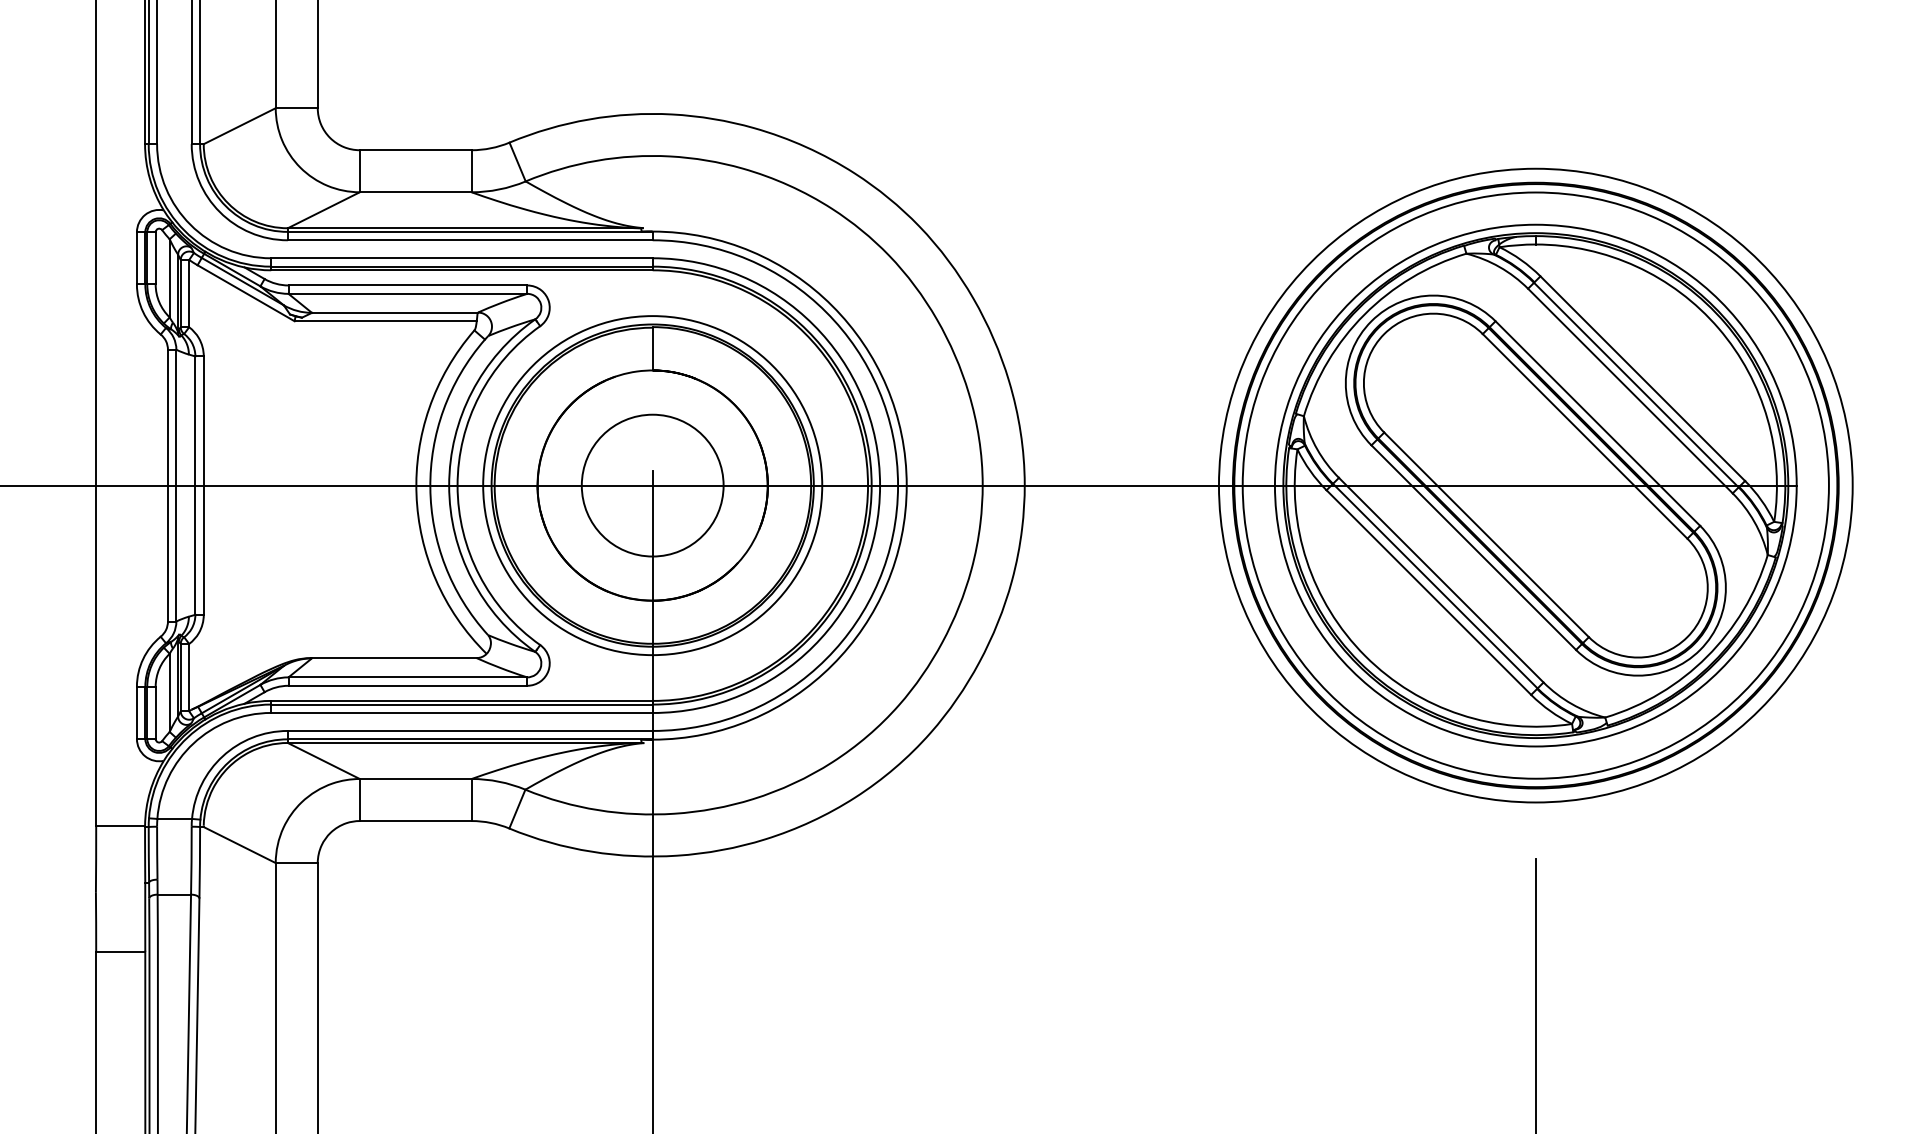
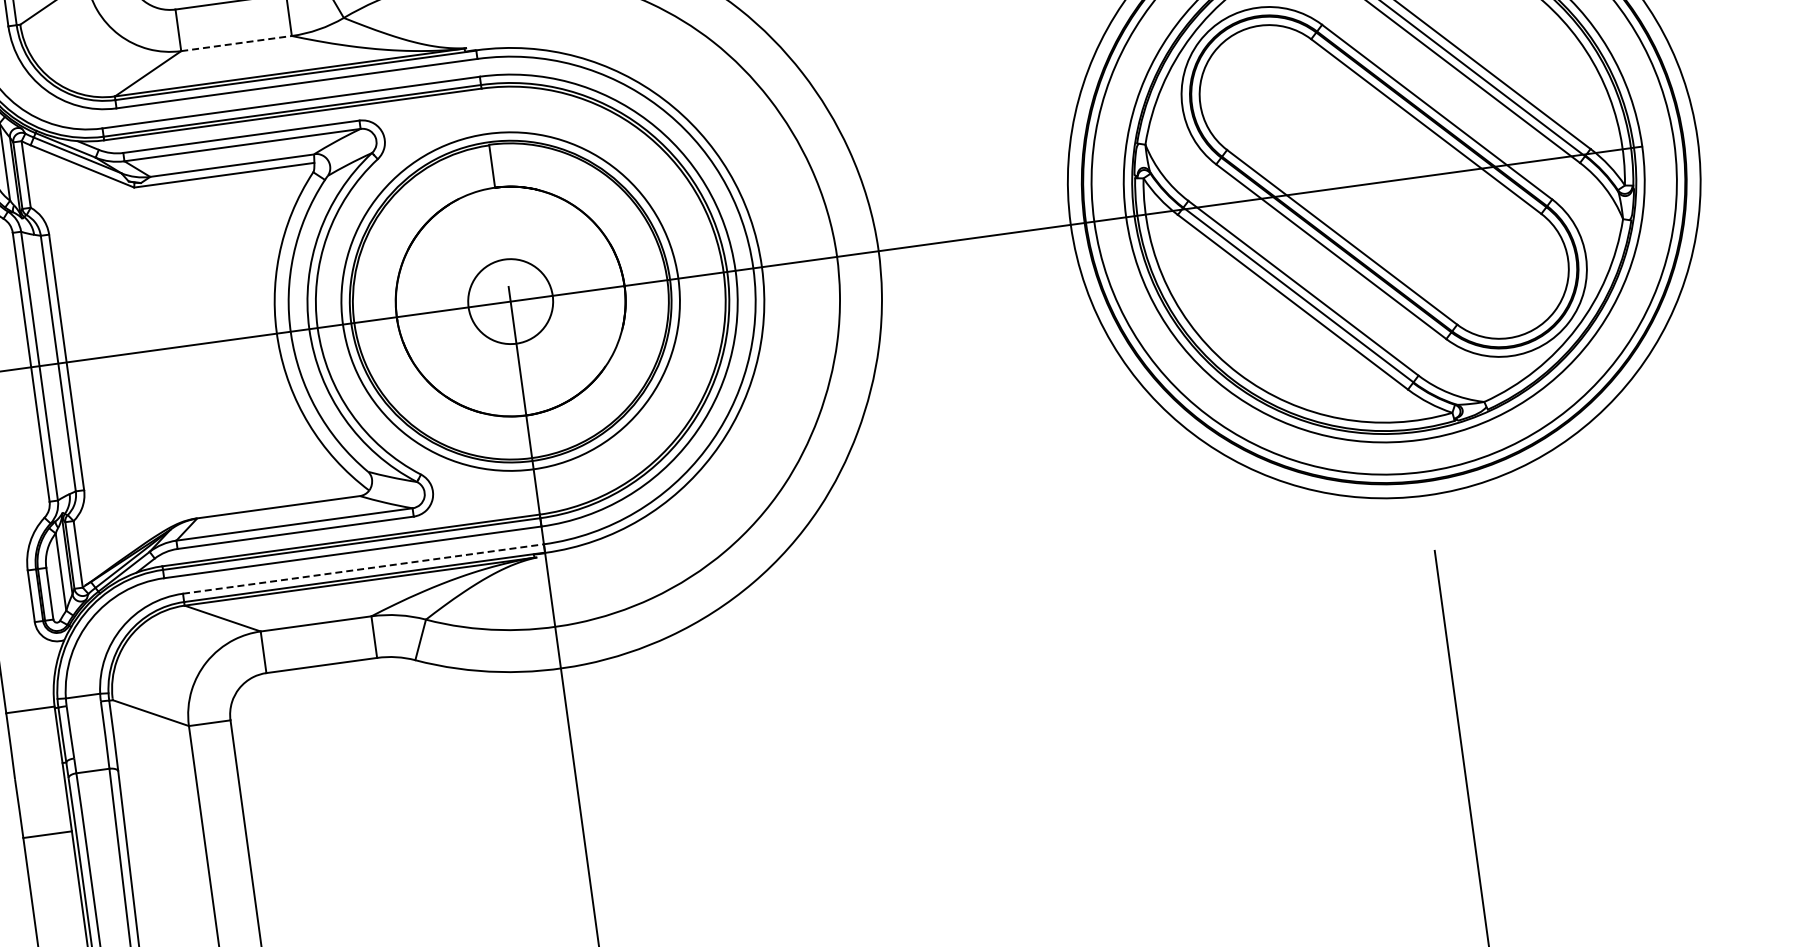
line: (415, 192) -> (236, 43), solid -> dashed
circle: (652, 485) -> (510, 301), size x0.6
line: (470, 730) -> (363, 568), solid -> dashed

